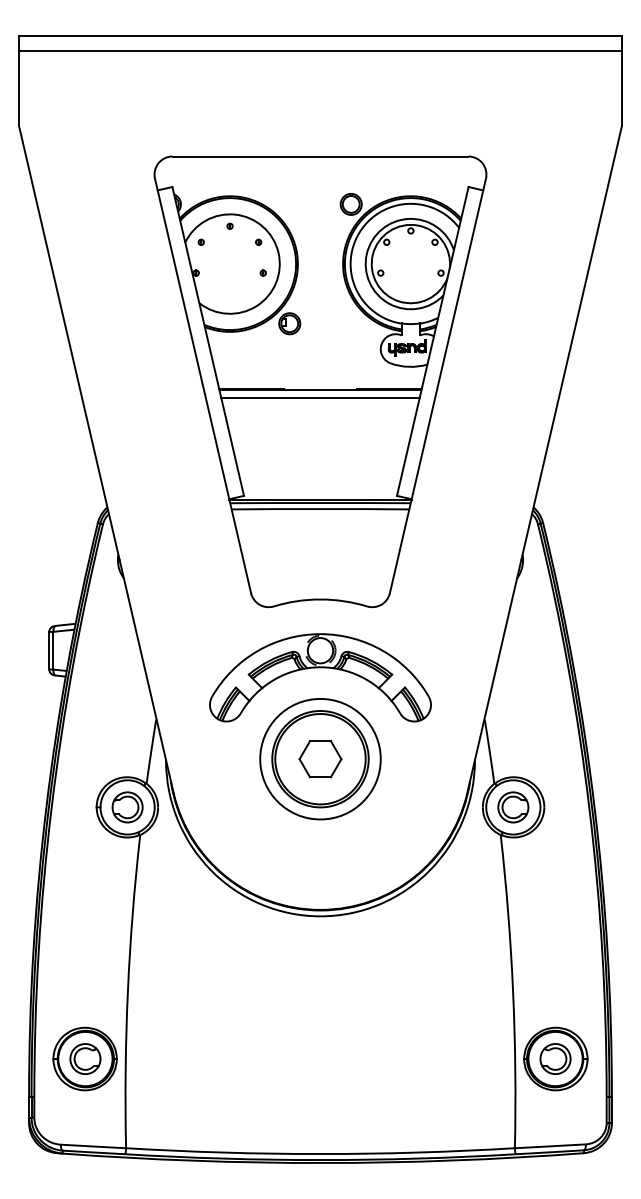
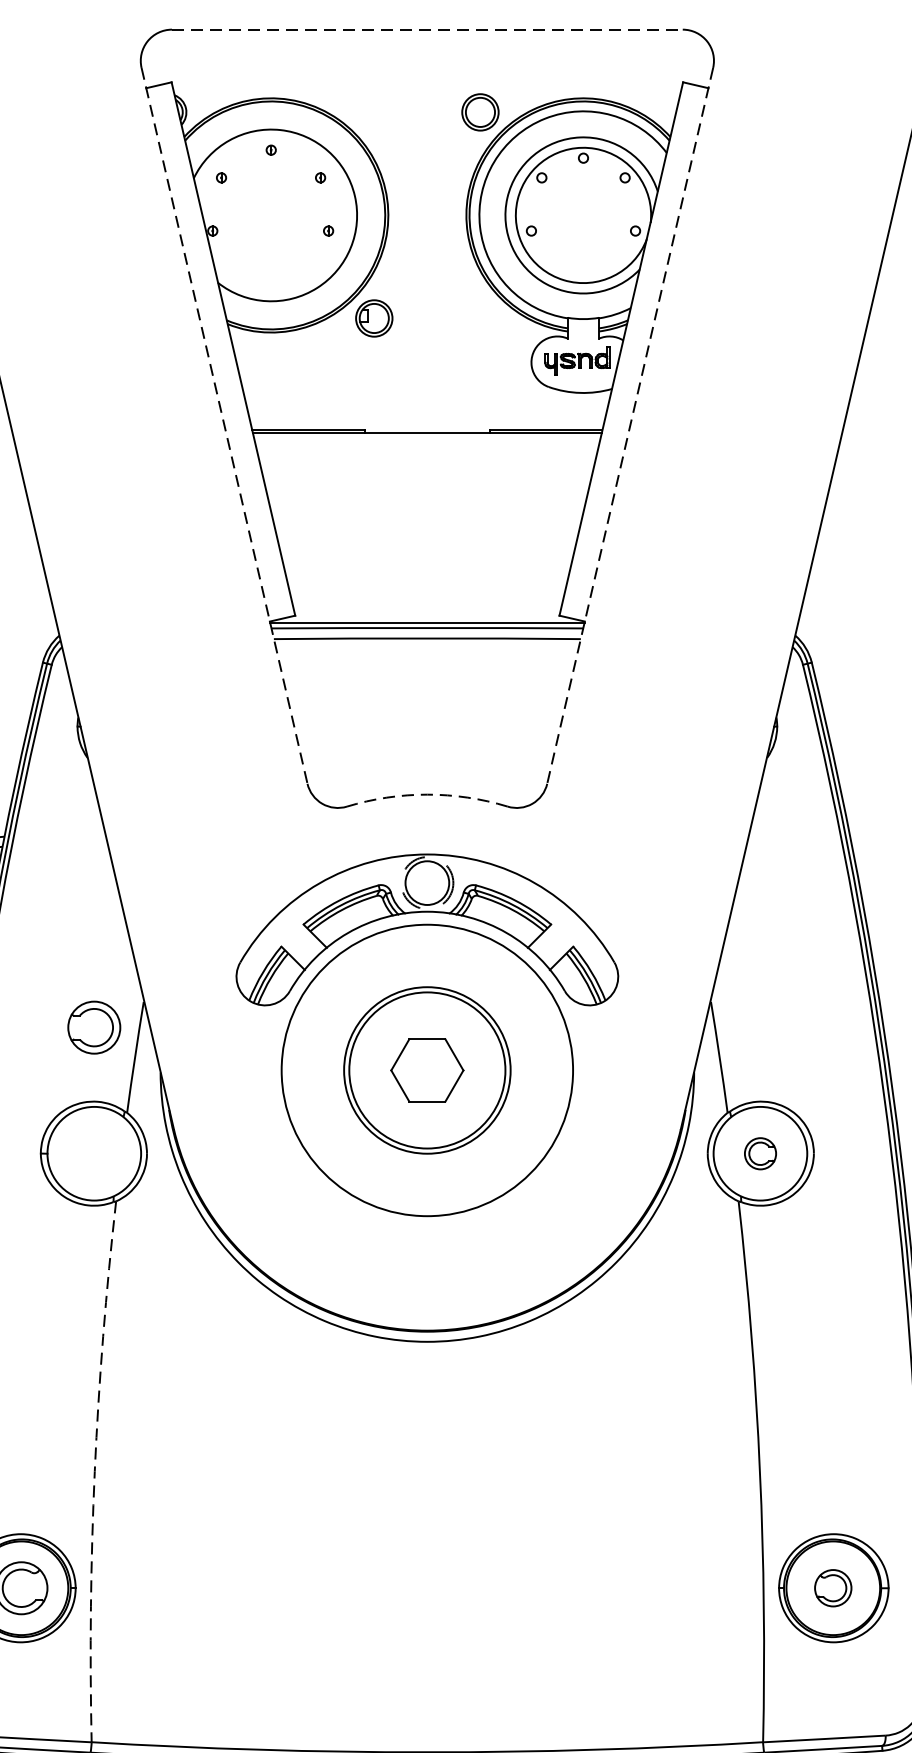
line: (320, 156) -> (427, 29), solid -> dashed
line: (203, 385) -> (225, 425), solid -> dashed
line: (437, 385) -> (629, 425), solid -> dashed
line: (320, 397) -> (427, 445), removed
arc: (320, 599) -> (427, 794), solid -> dashed
circle: (320, 758) -> (427, 1069), size x1.4
part: (127, 807) -> (94, 1027), moved
part: (513, 807) -> (760, 1153), size x0.6
arc: (127, 991) -> (94, 1471), solid -> dashed
part: (555, 1058) -> (833, 1587), size x0.7

